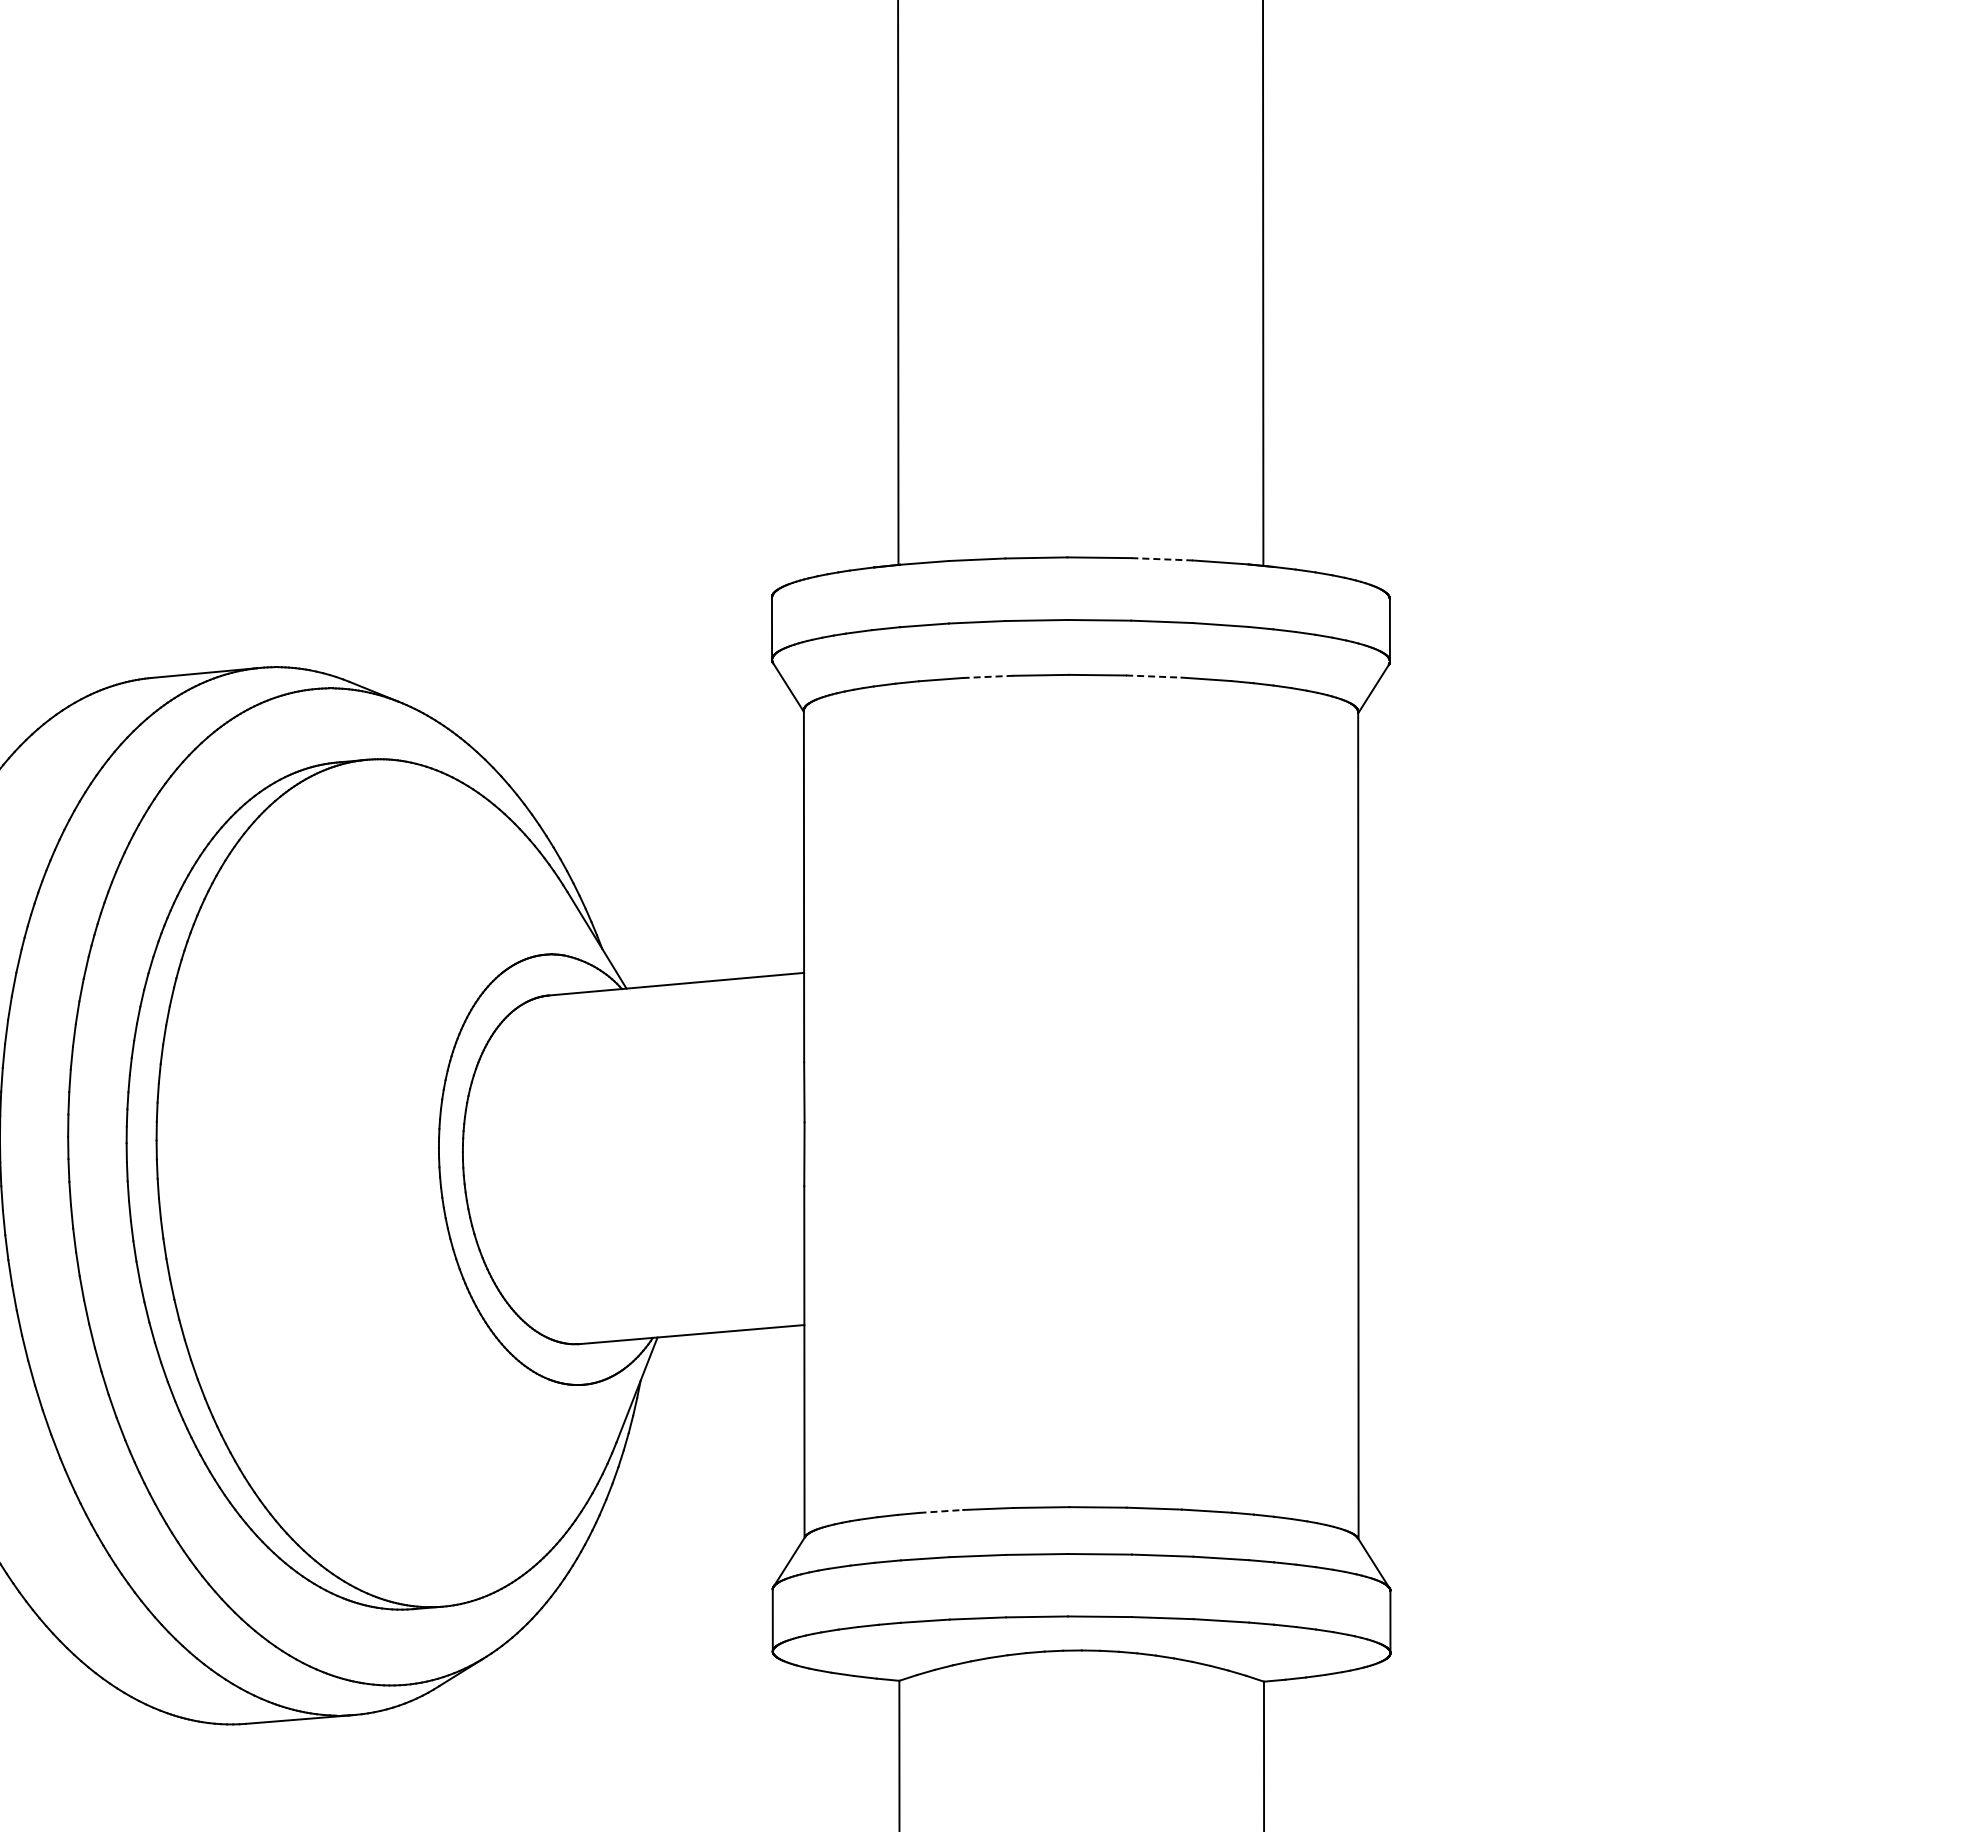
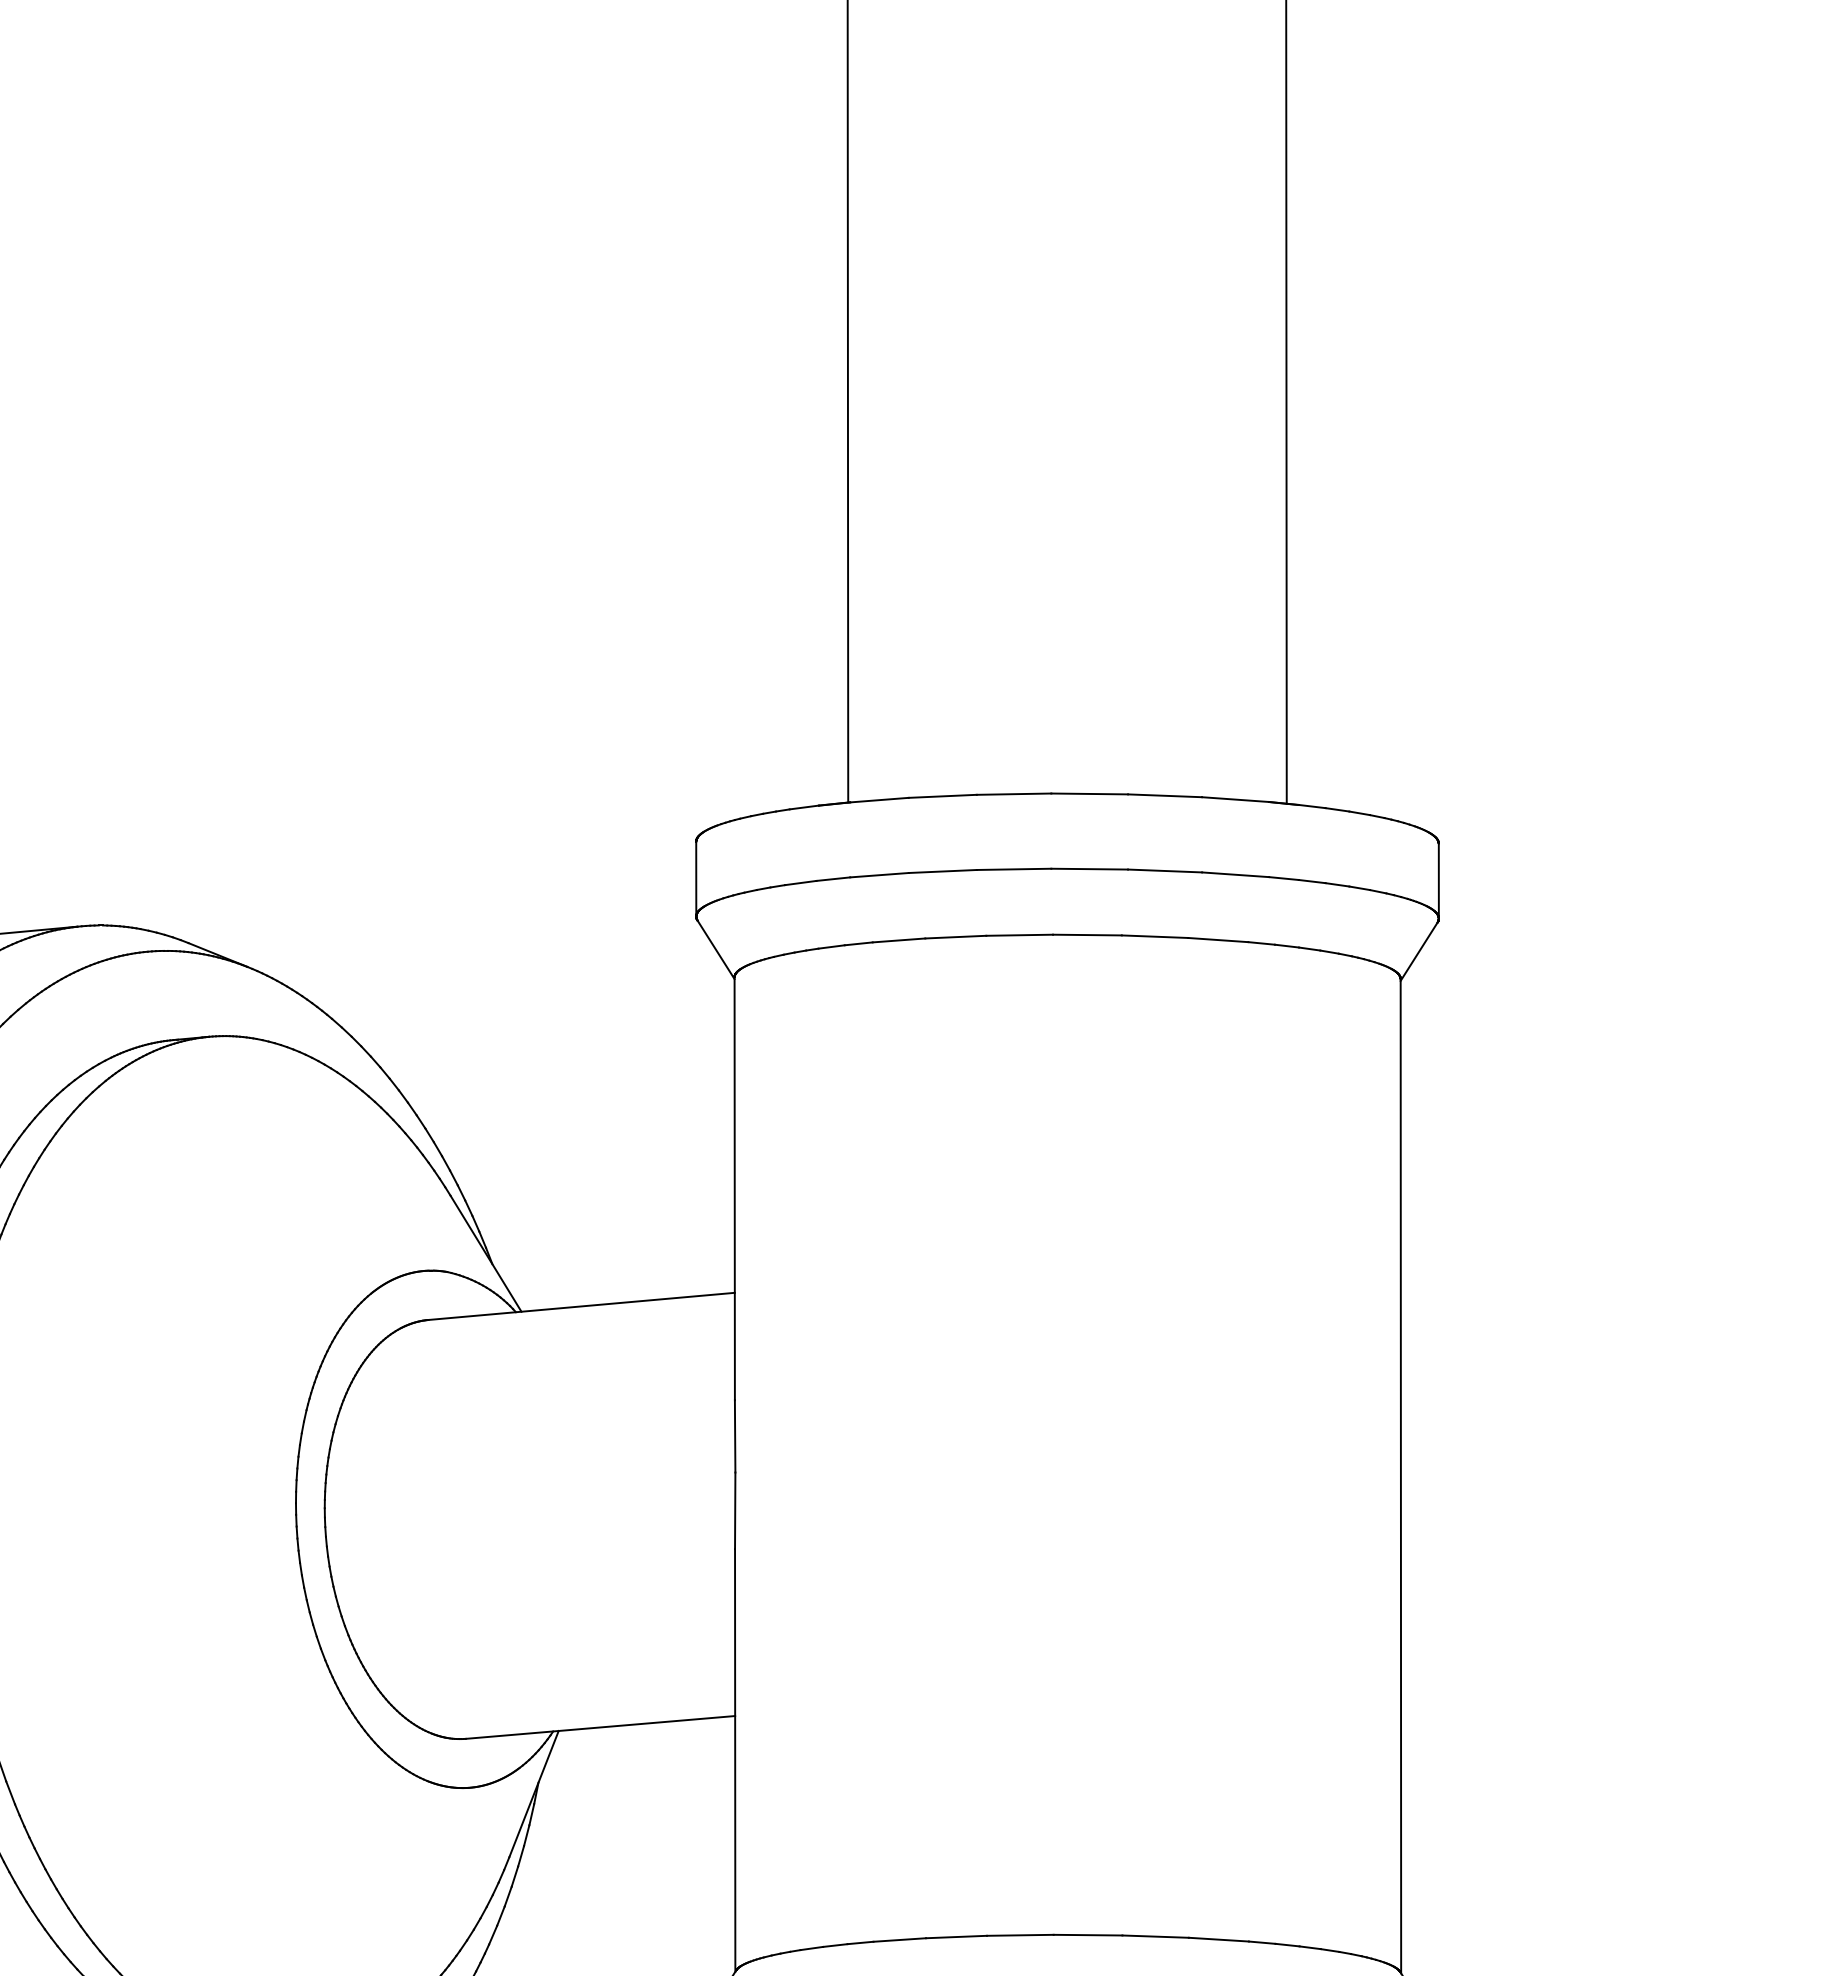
line: (1162, 559) -> (1165, 796), dashed -> solid
line: (988, 676) -> (956, 936), dashed -> solid
line: (1153, 676) -> (1154, 936), dashed -> solid
line: (941, 1511) -> (899, 1940), dashed -> solid

